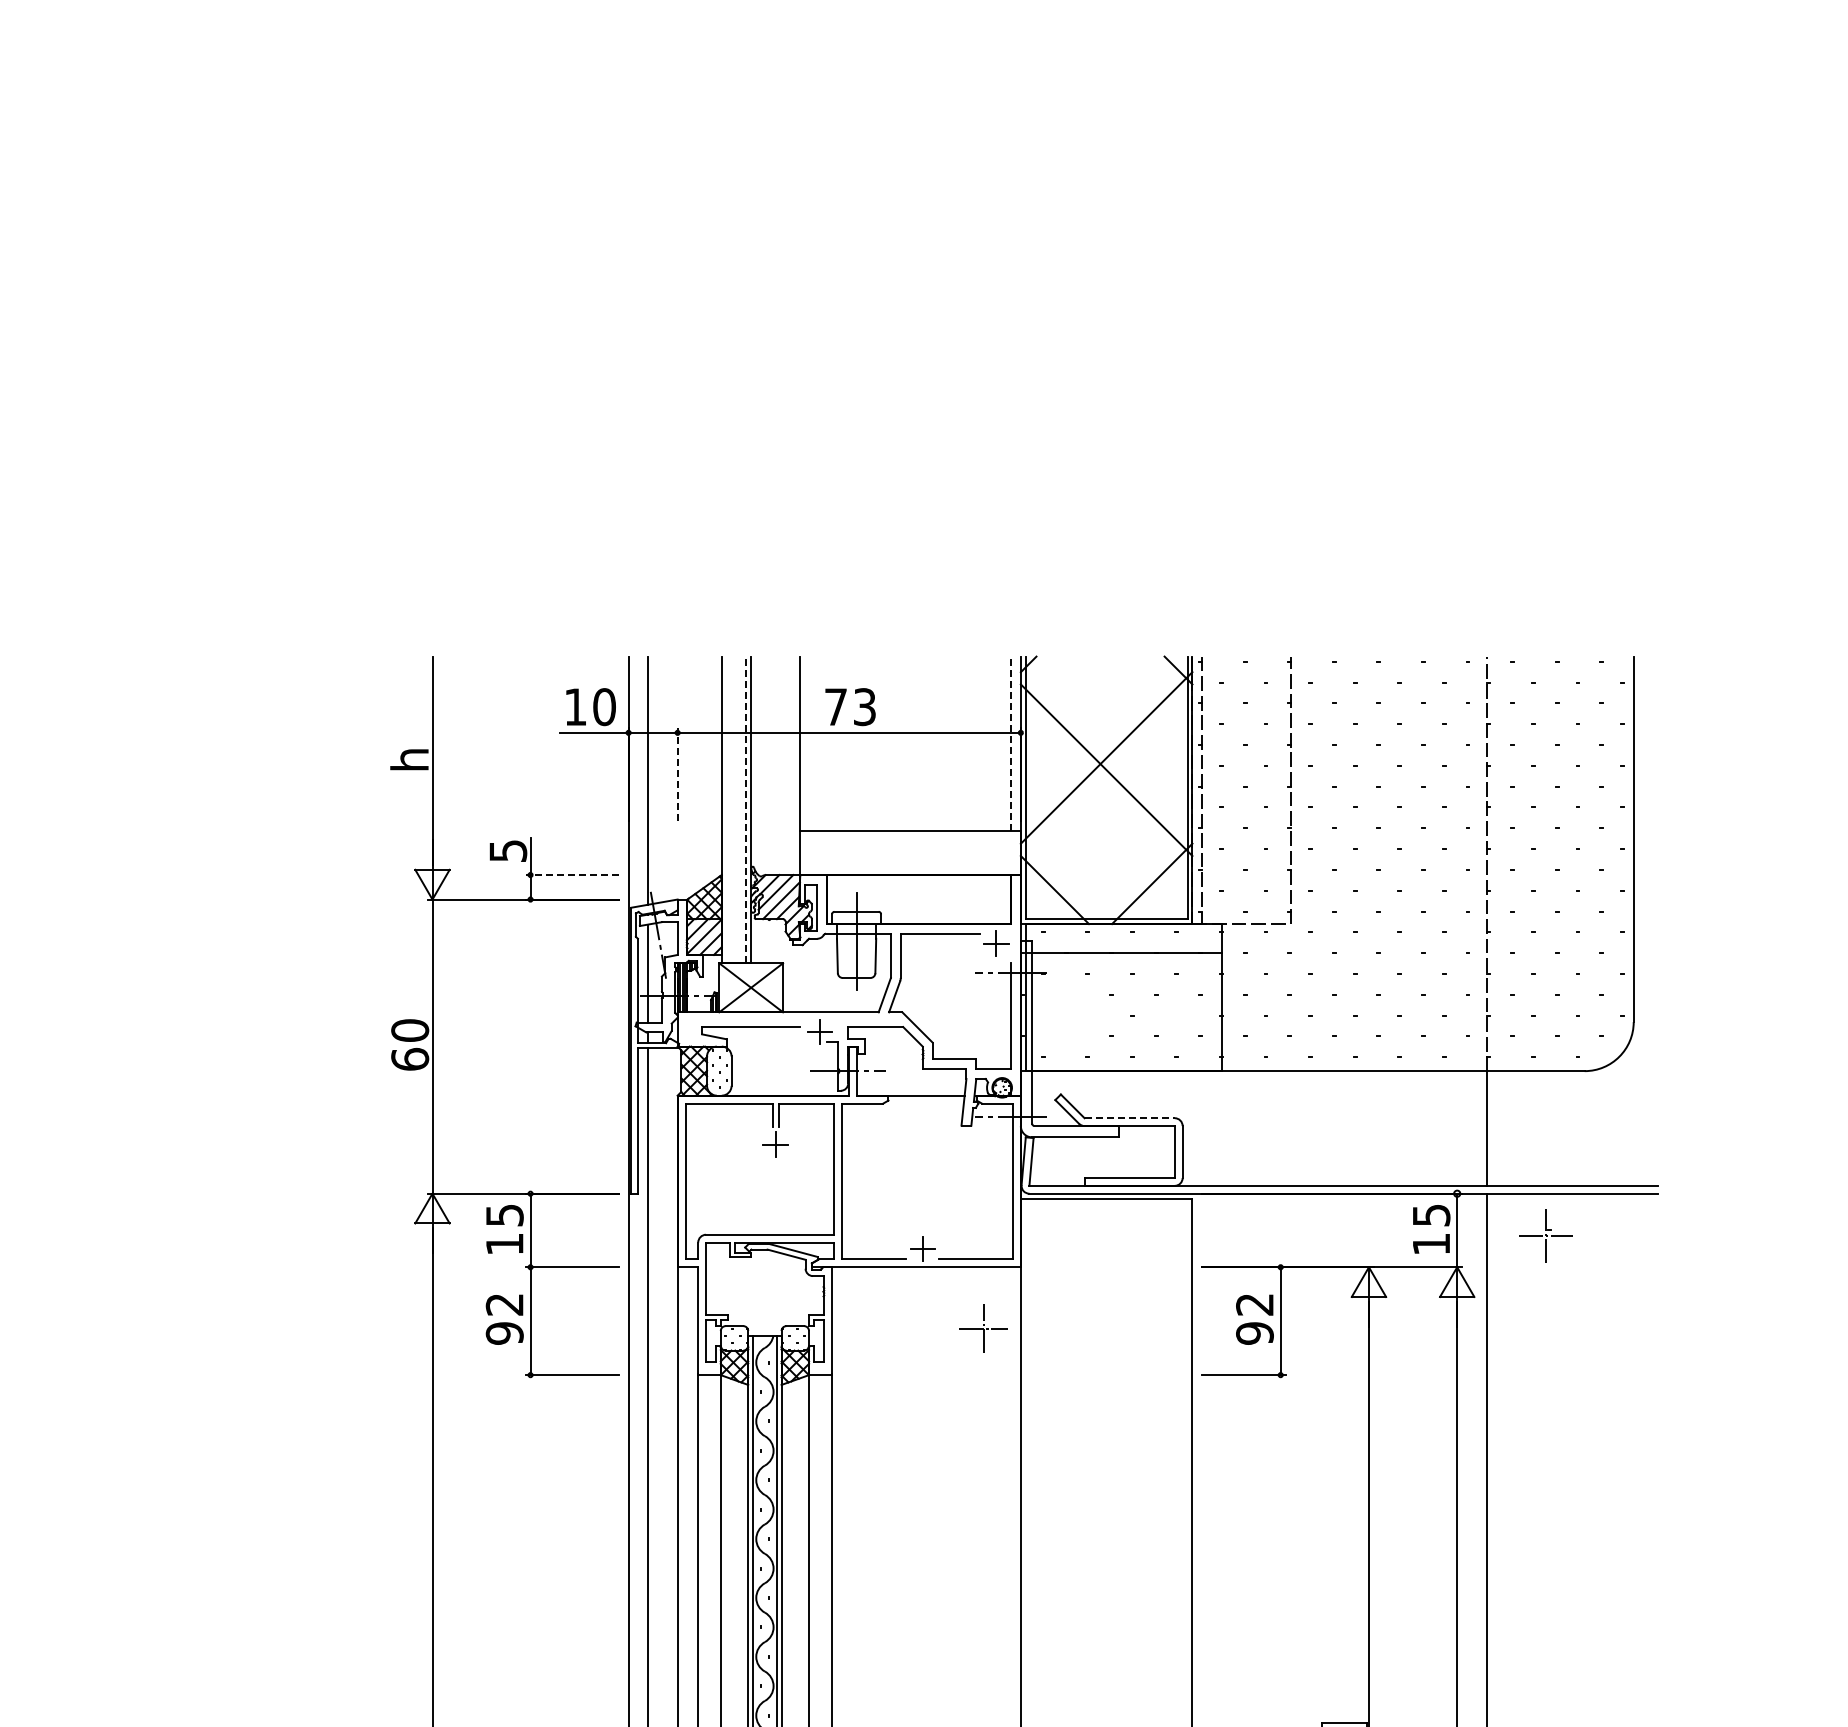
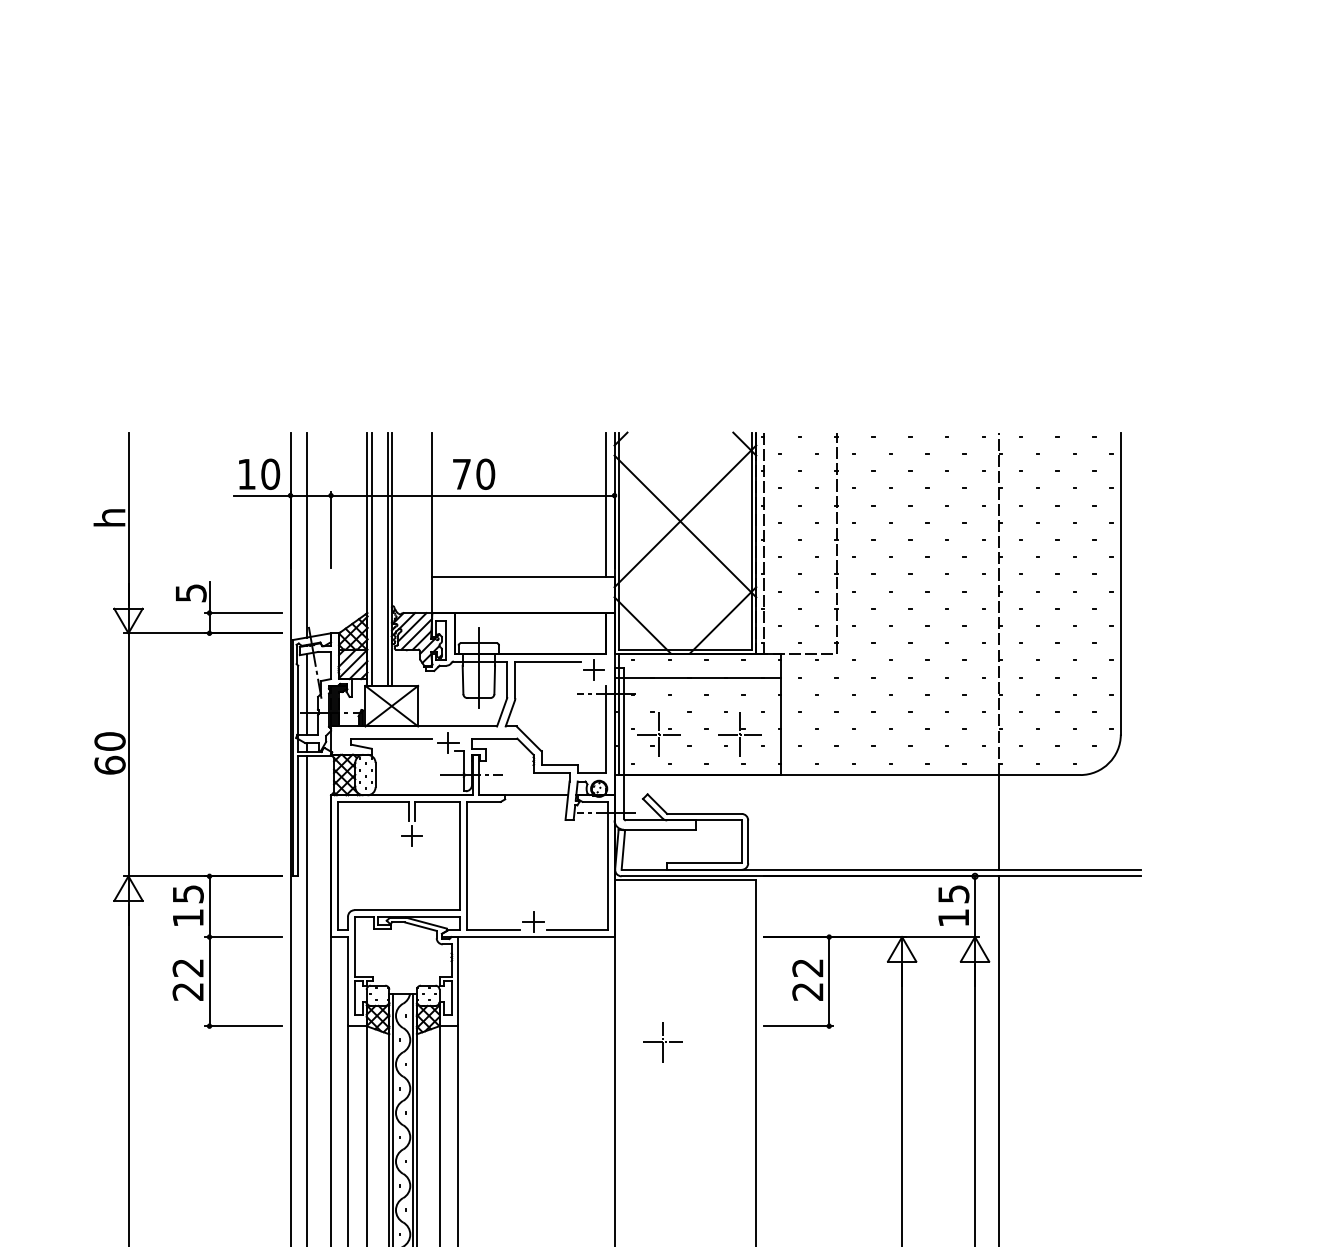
text: (864, 707) -> (485, 474), 73 -> 70
line: (1011, 743) -> (606, 504), dashed -> solid
line: (677, 774) -> (330, 530), dashed -> solid
line: (726, 809) -> (371, 558), added
line: (746, 809) -> (387, 558), dashed -> solid
line: (572, 875) -> (244, 613), dashed -> solid
part: (1071, 1021) -> (656, 734), added
line: (1130, 1118) -> (705, 814), dashed -> solid
part: (1545, 1235) -> (739, 734), moved
part: (983, 1328) -> (663, 1042), moved
text: (504, 1333) -> (187, 991), 92 -> 22
text: (1254, 1333) -> (807, 991), 92 -> 22

